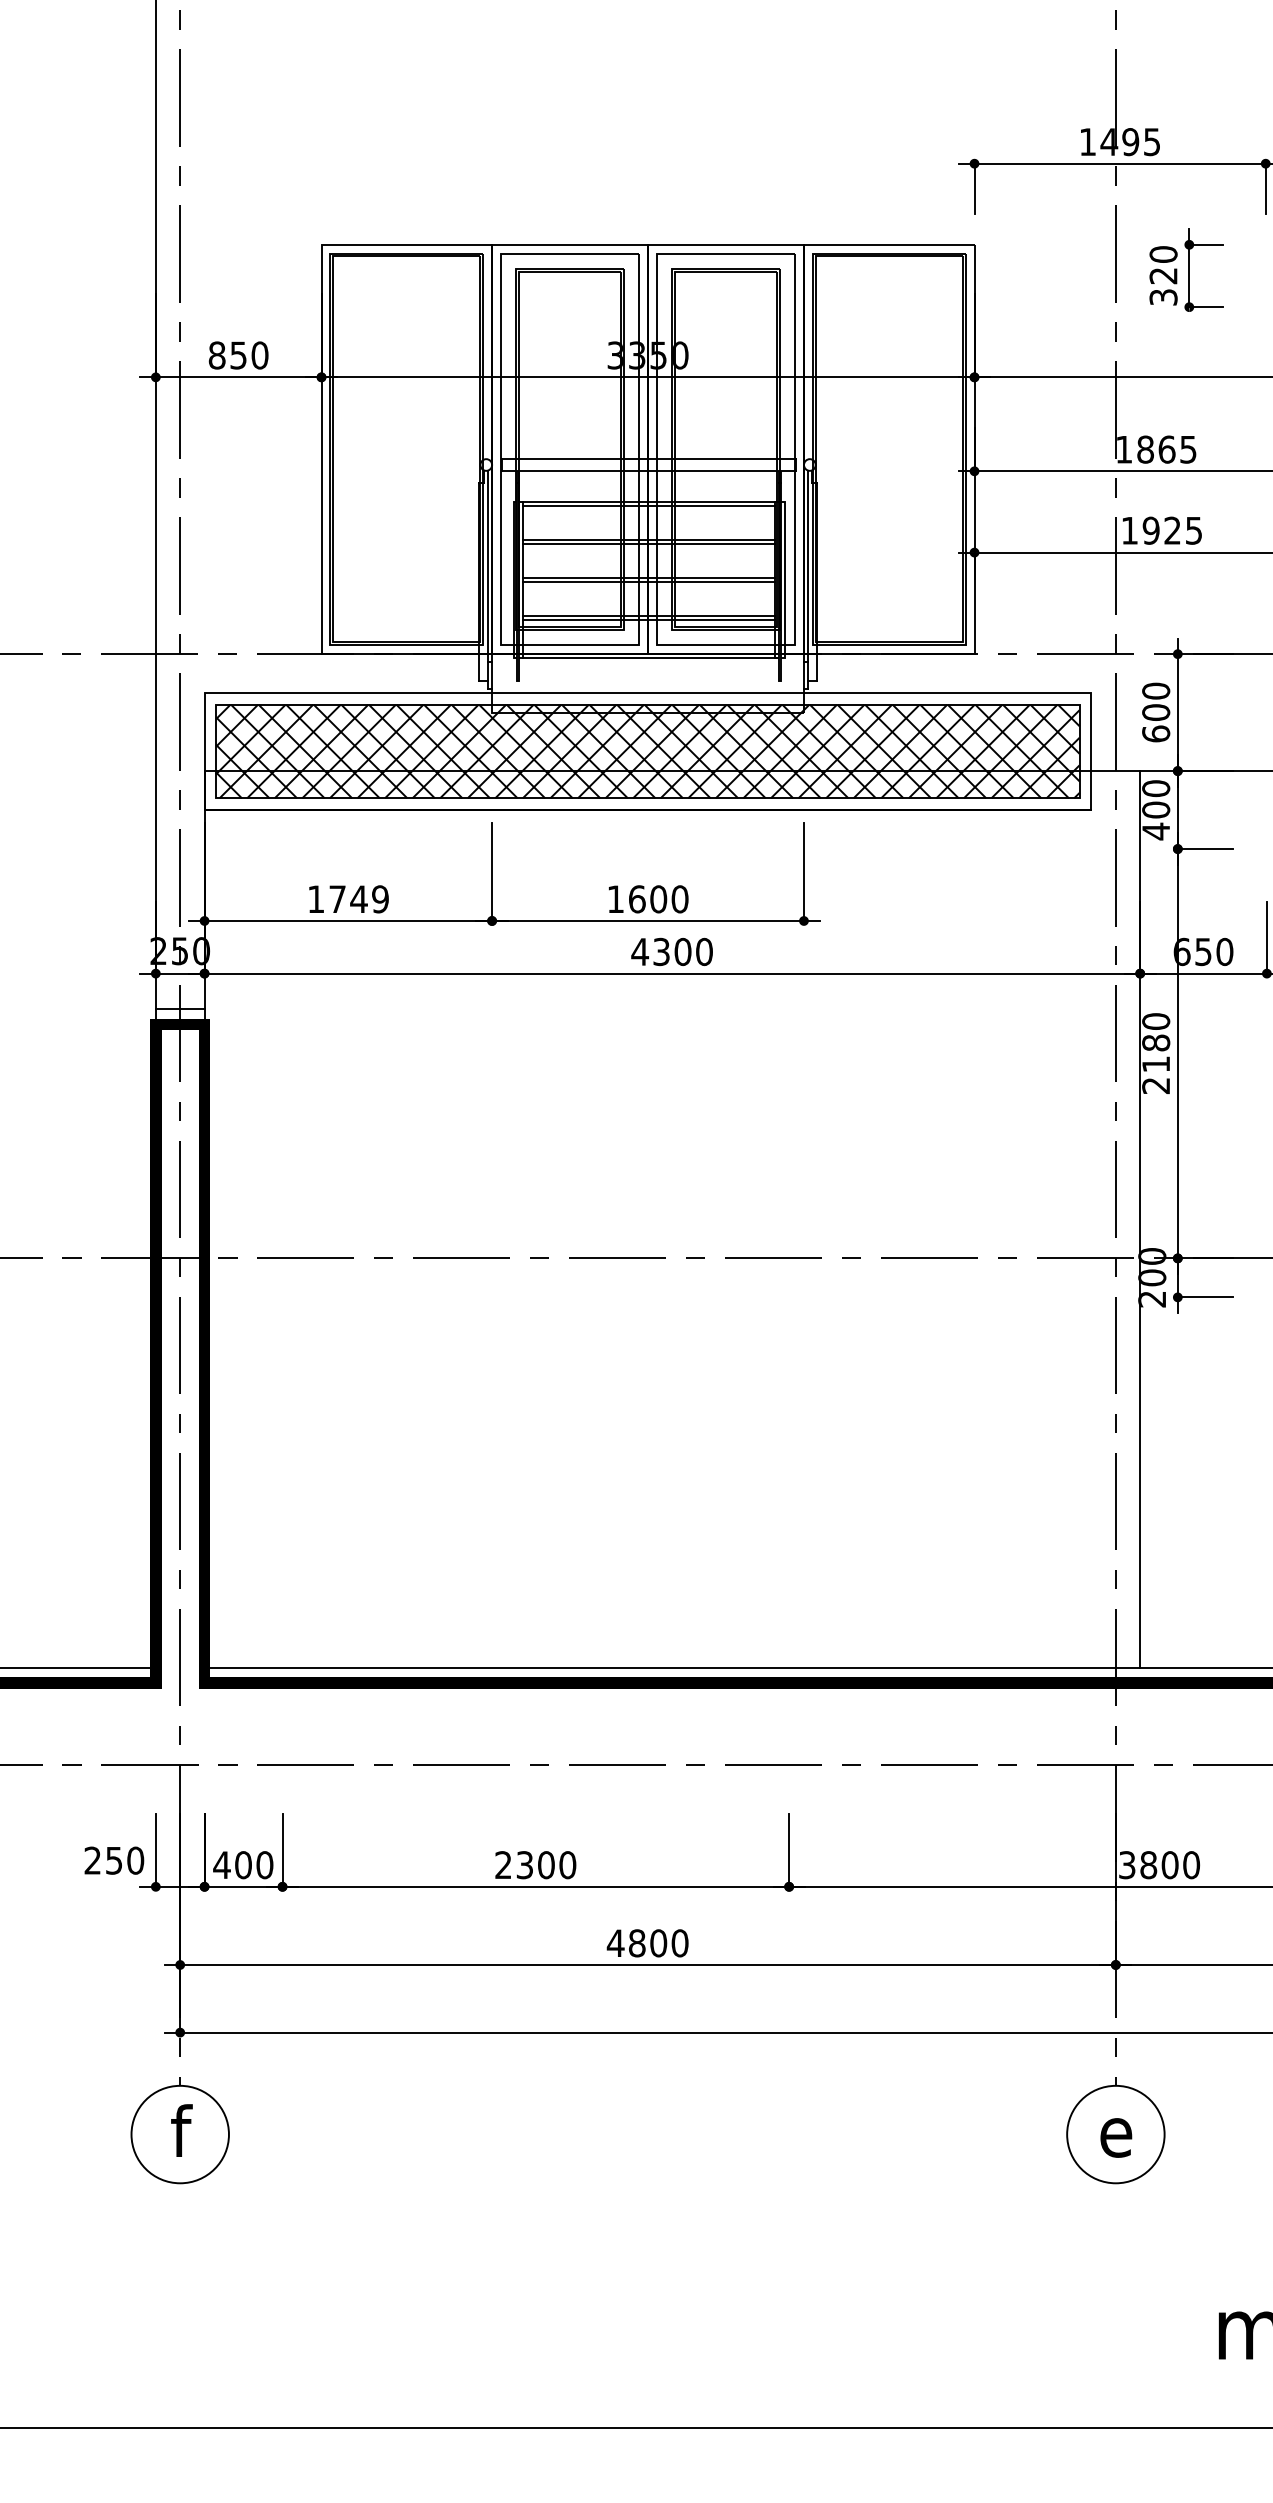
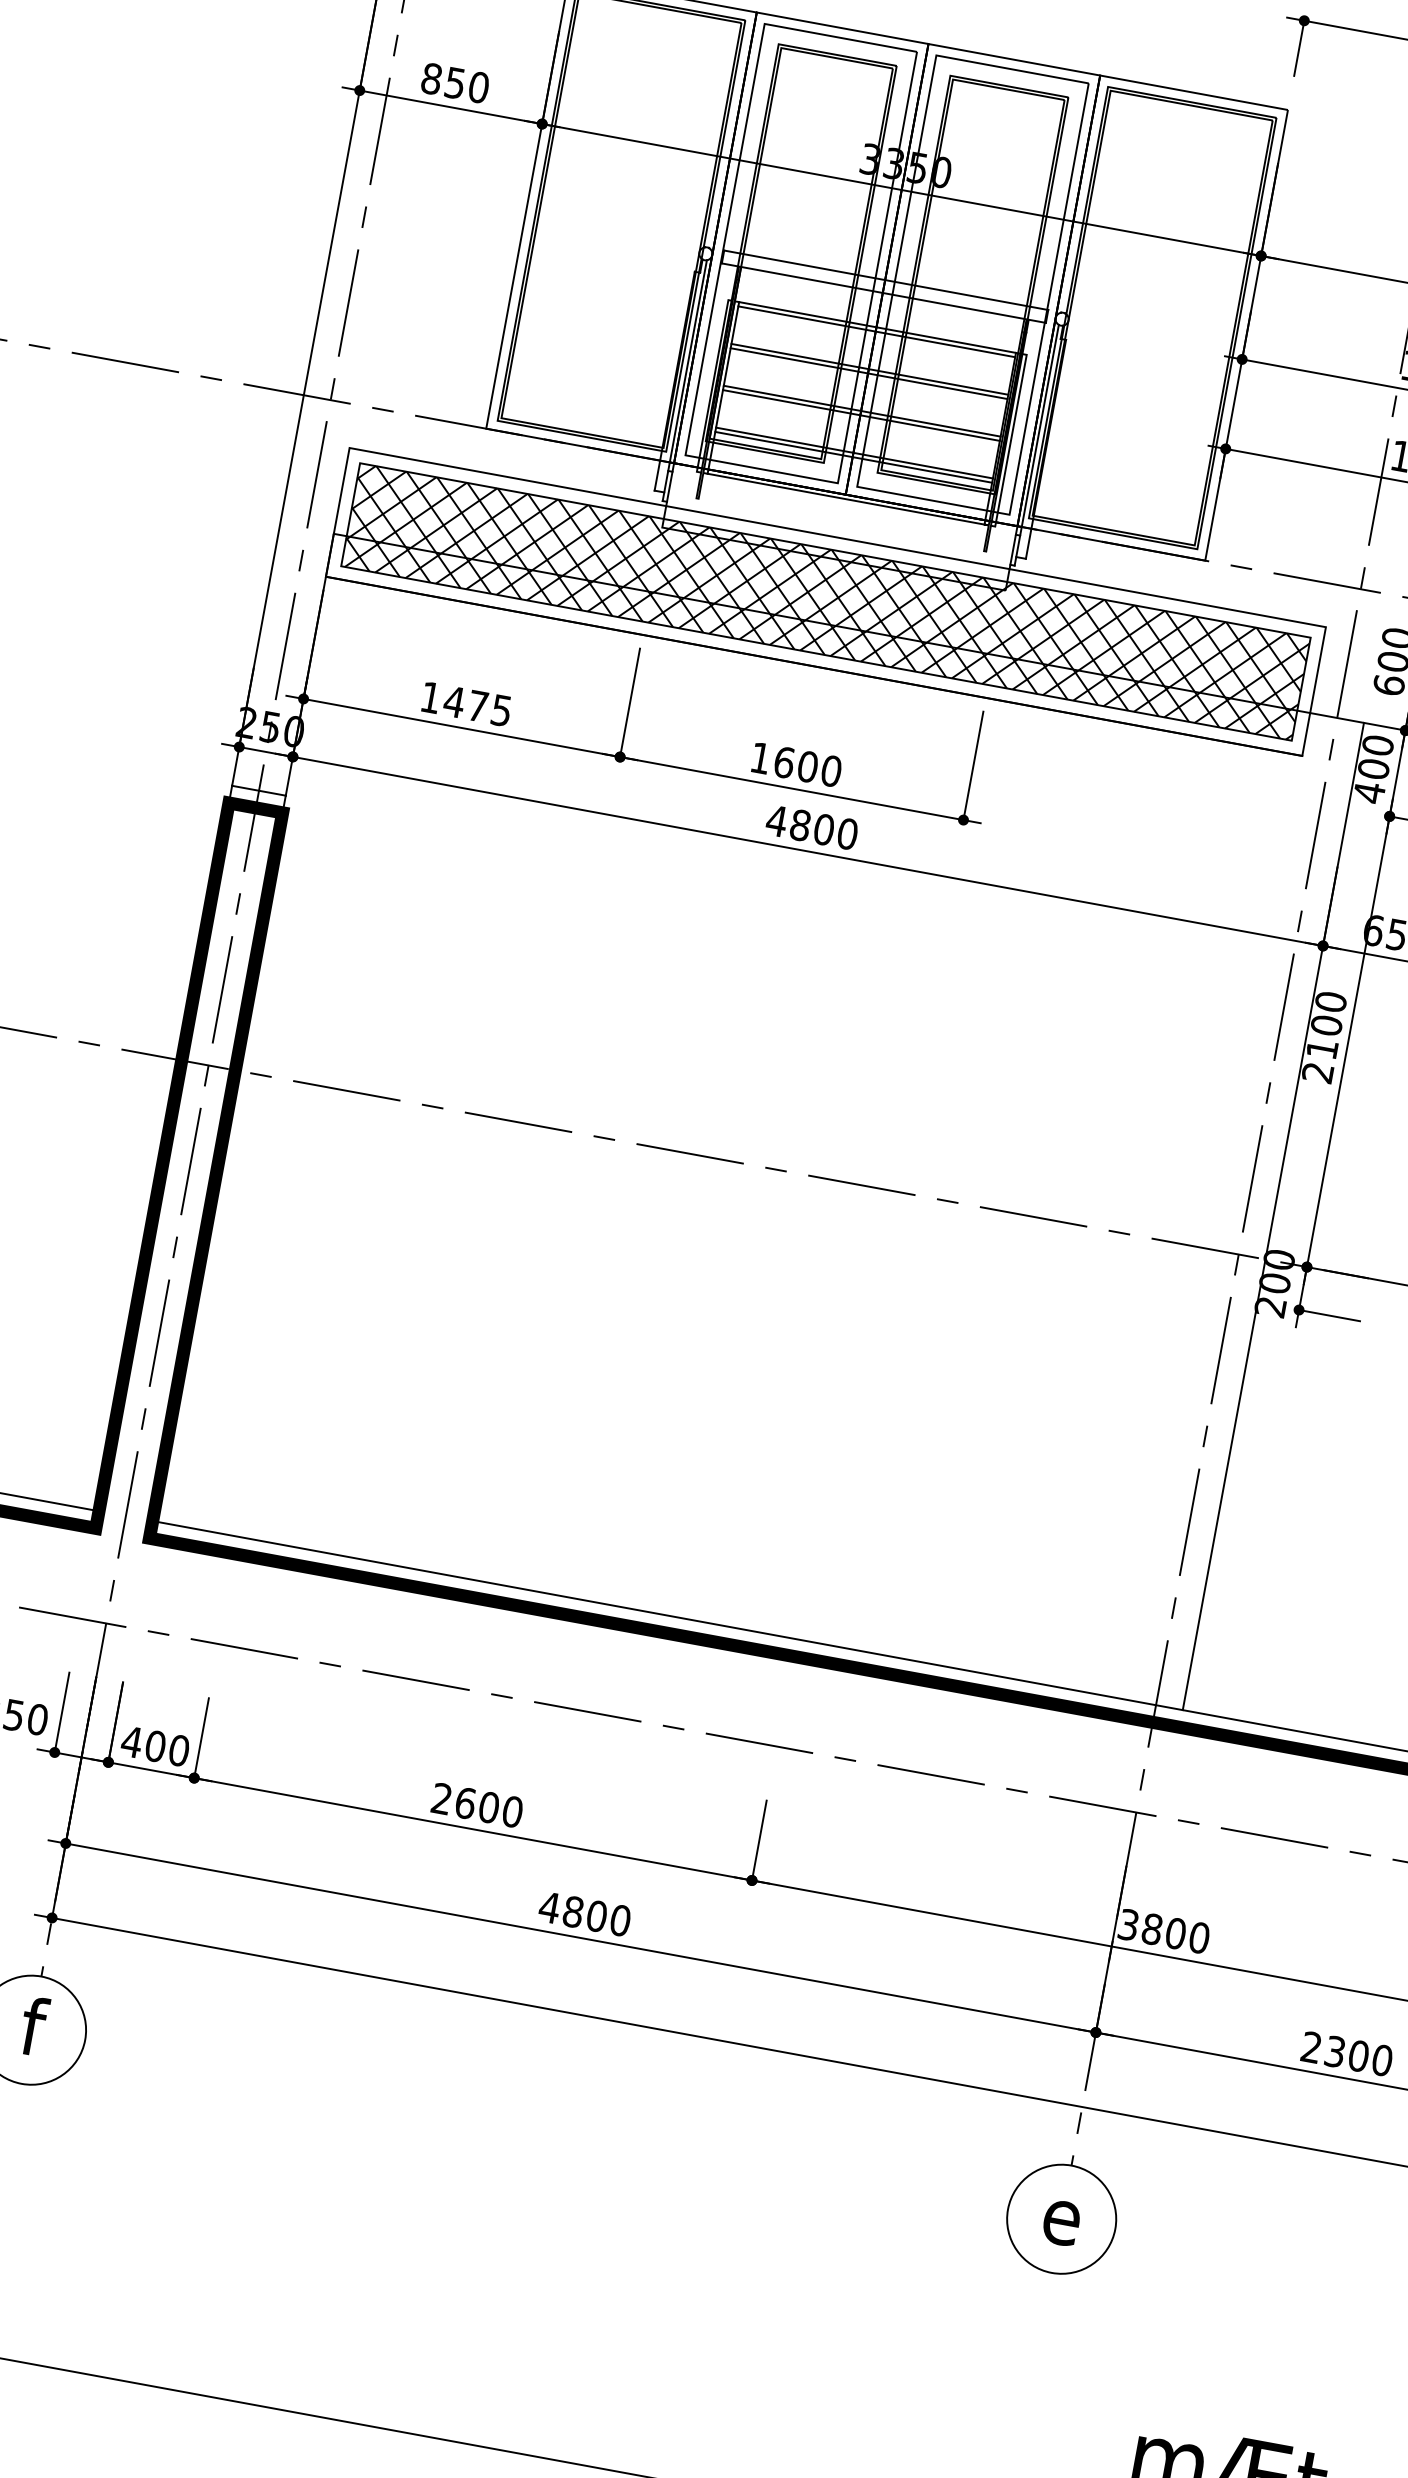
text: (358, 899) -> (477, 706), 1749 -> 1475
text: (661, 952) -> (800, 825), 4300 -> 4800
text: (1155, 1042) -> (1325, 1024), 2180 -> 2100
text: (524, 1865) -> (464, 1803), 2300 -> 2600

